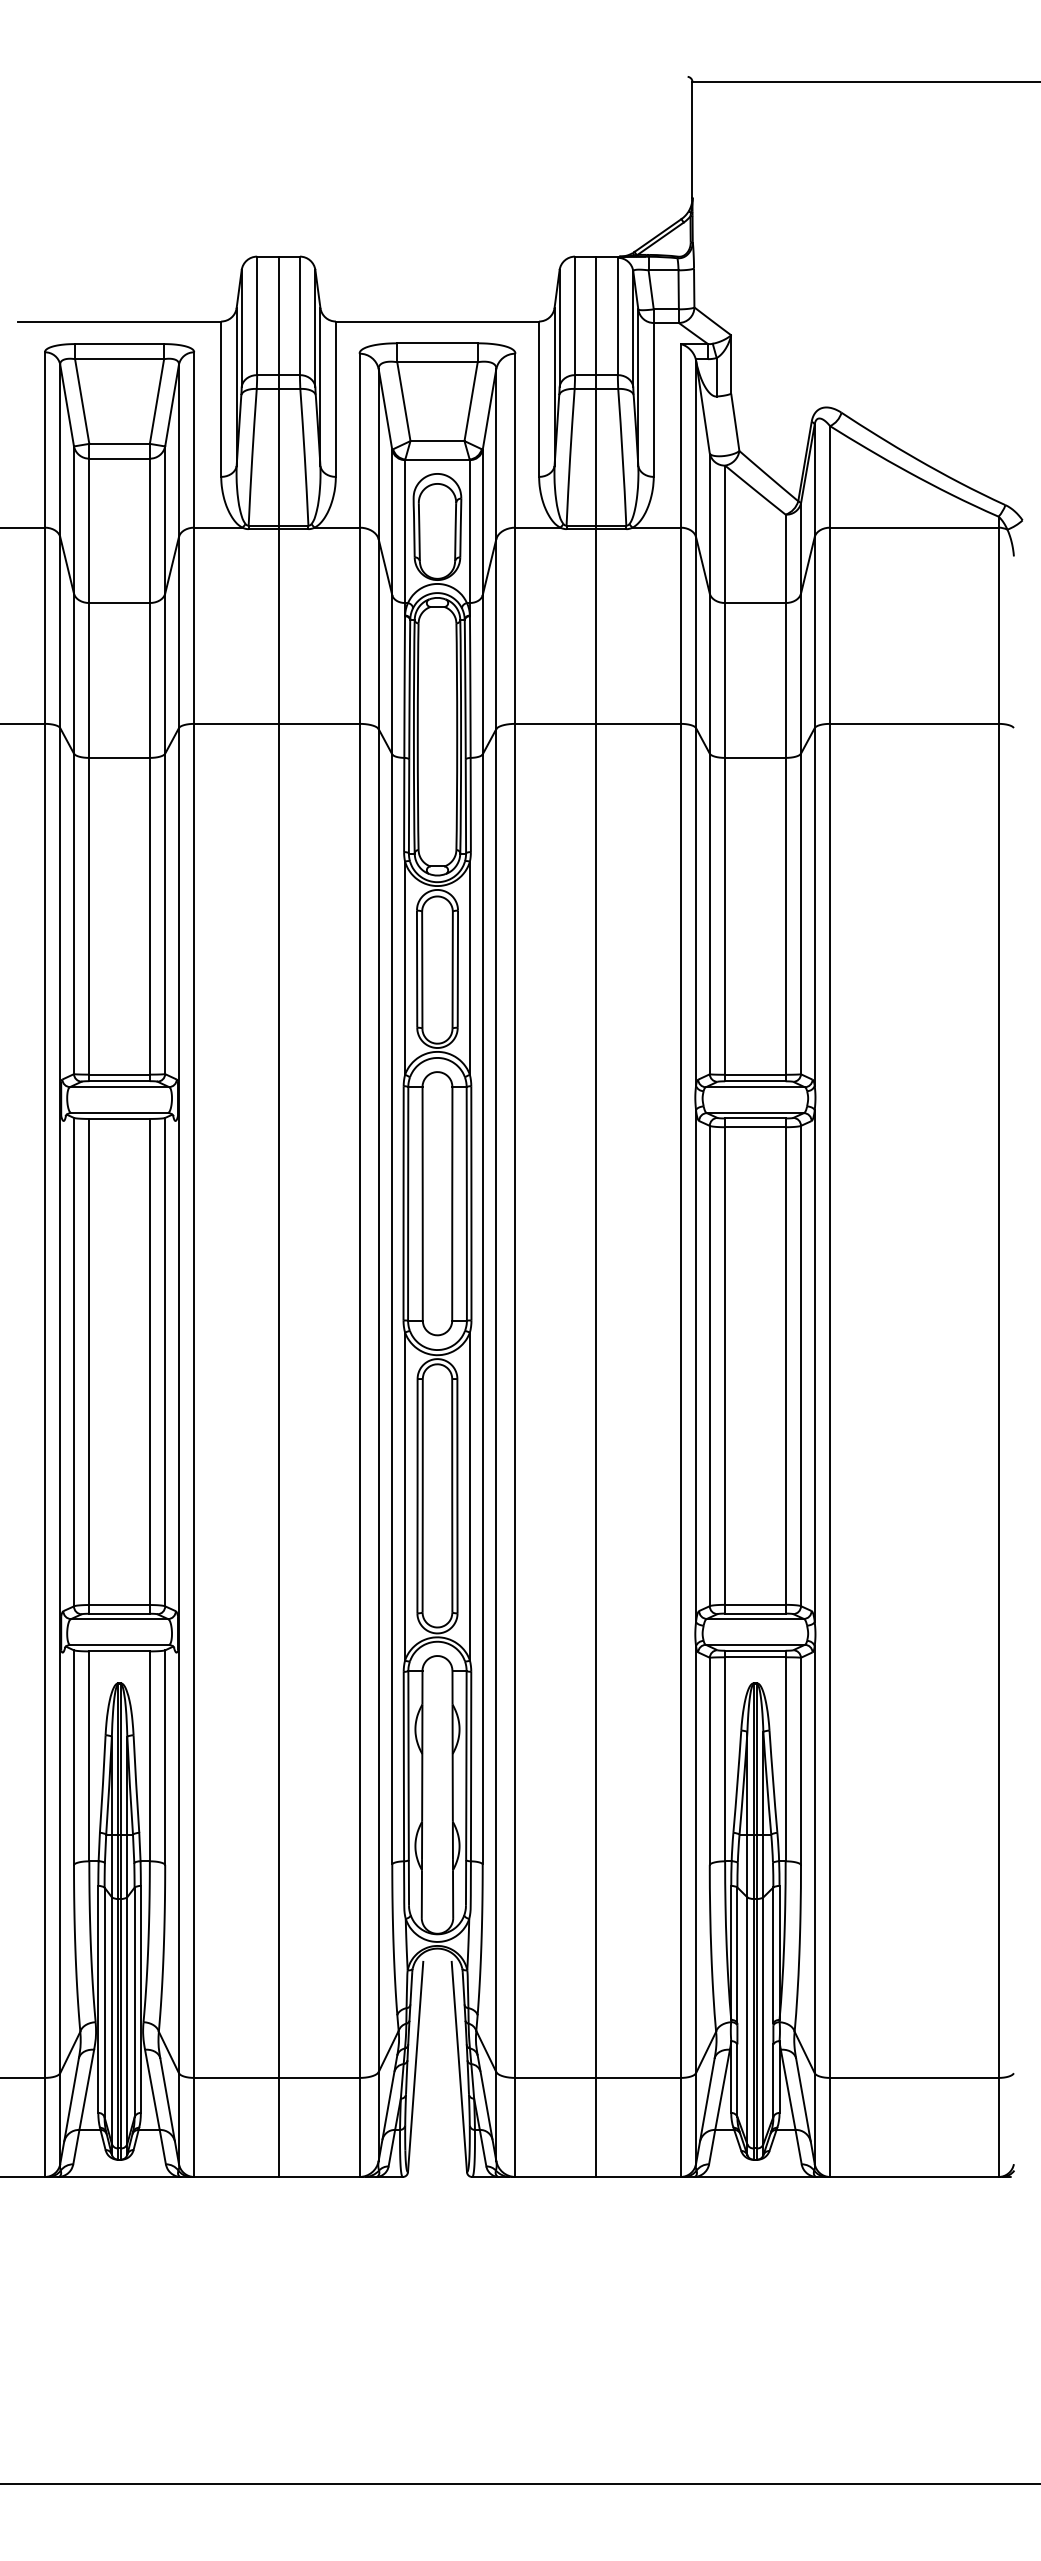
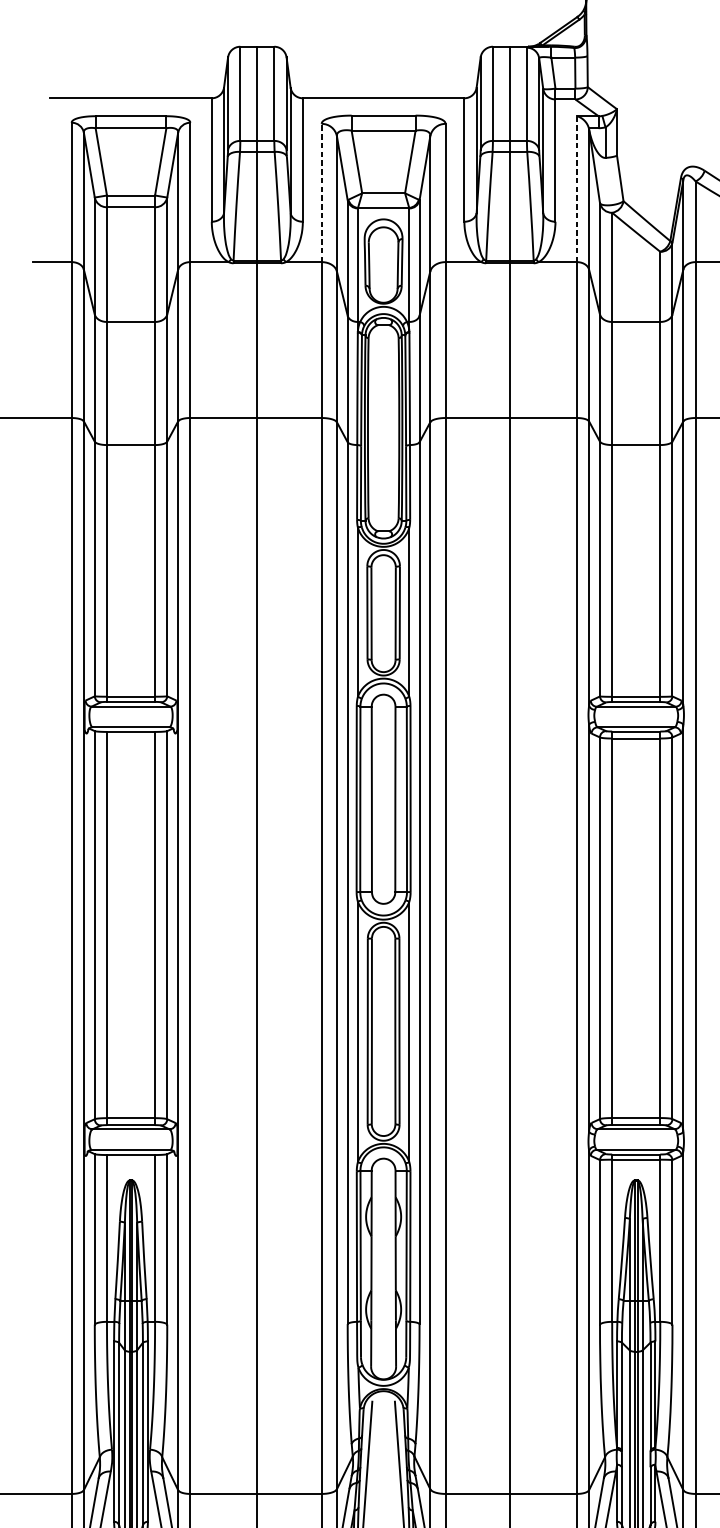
line: (680, 435) -> (576, 188), solid -> dashed
line: (359, 440) -> (321, 192), solid -> dashed

